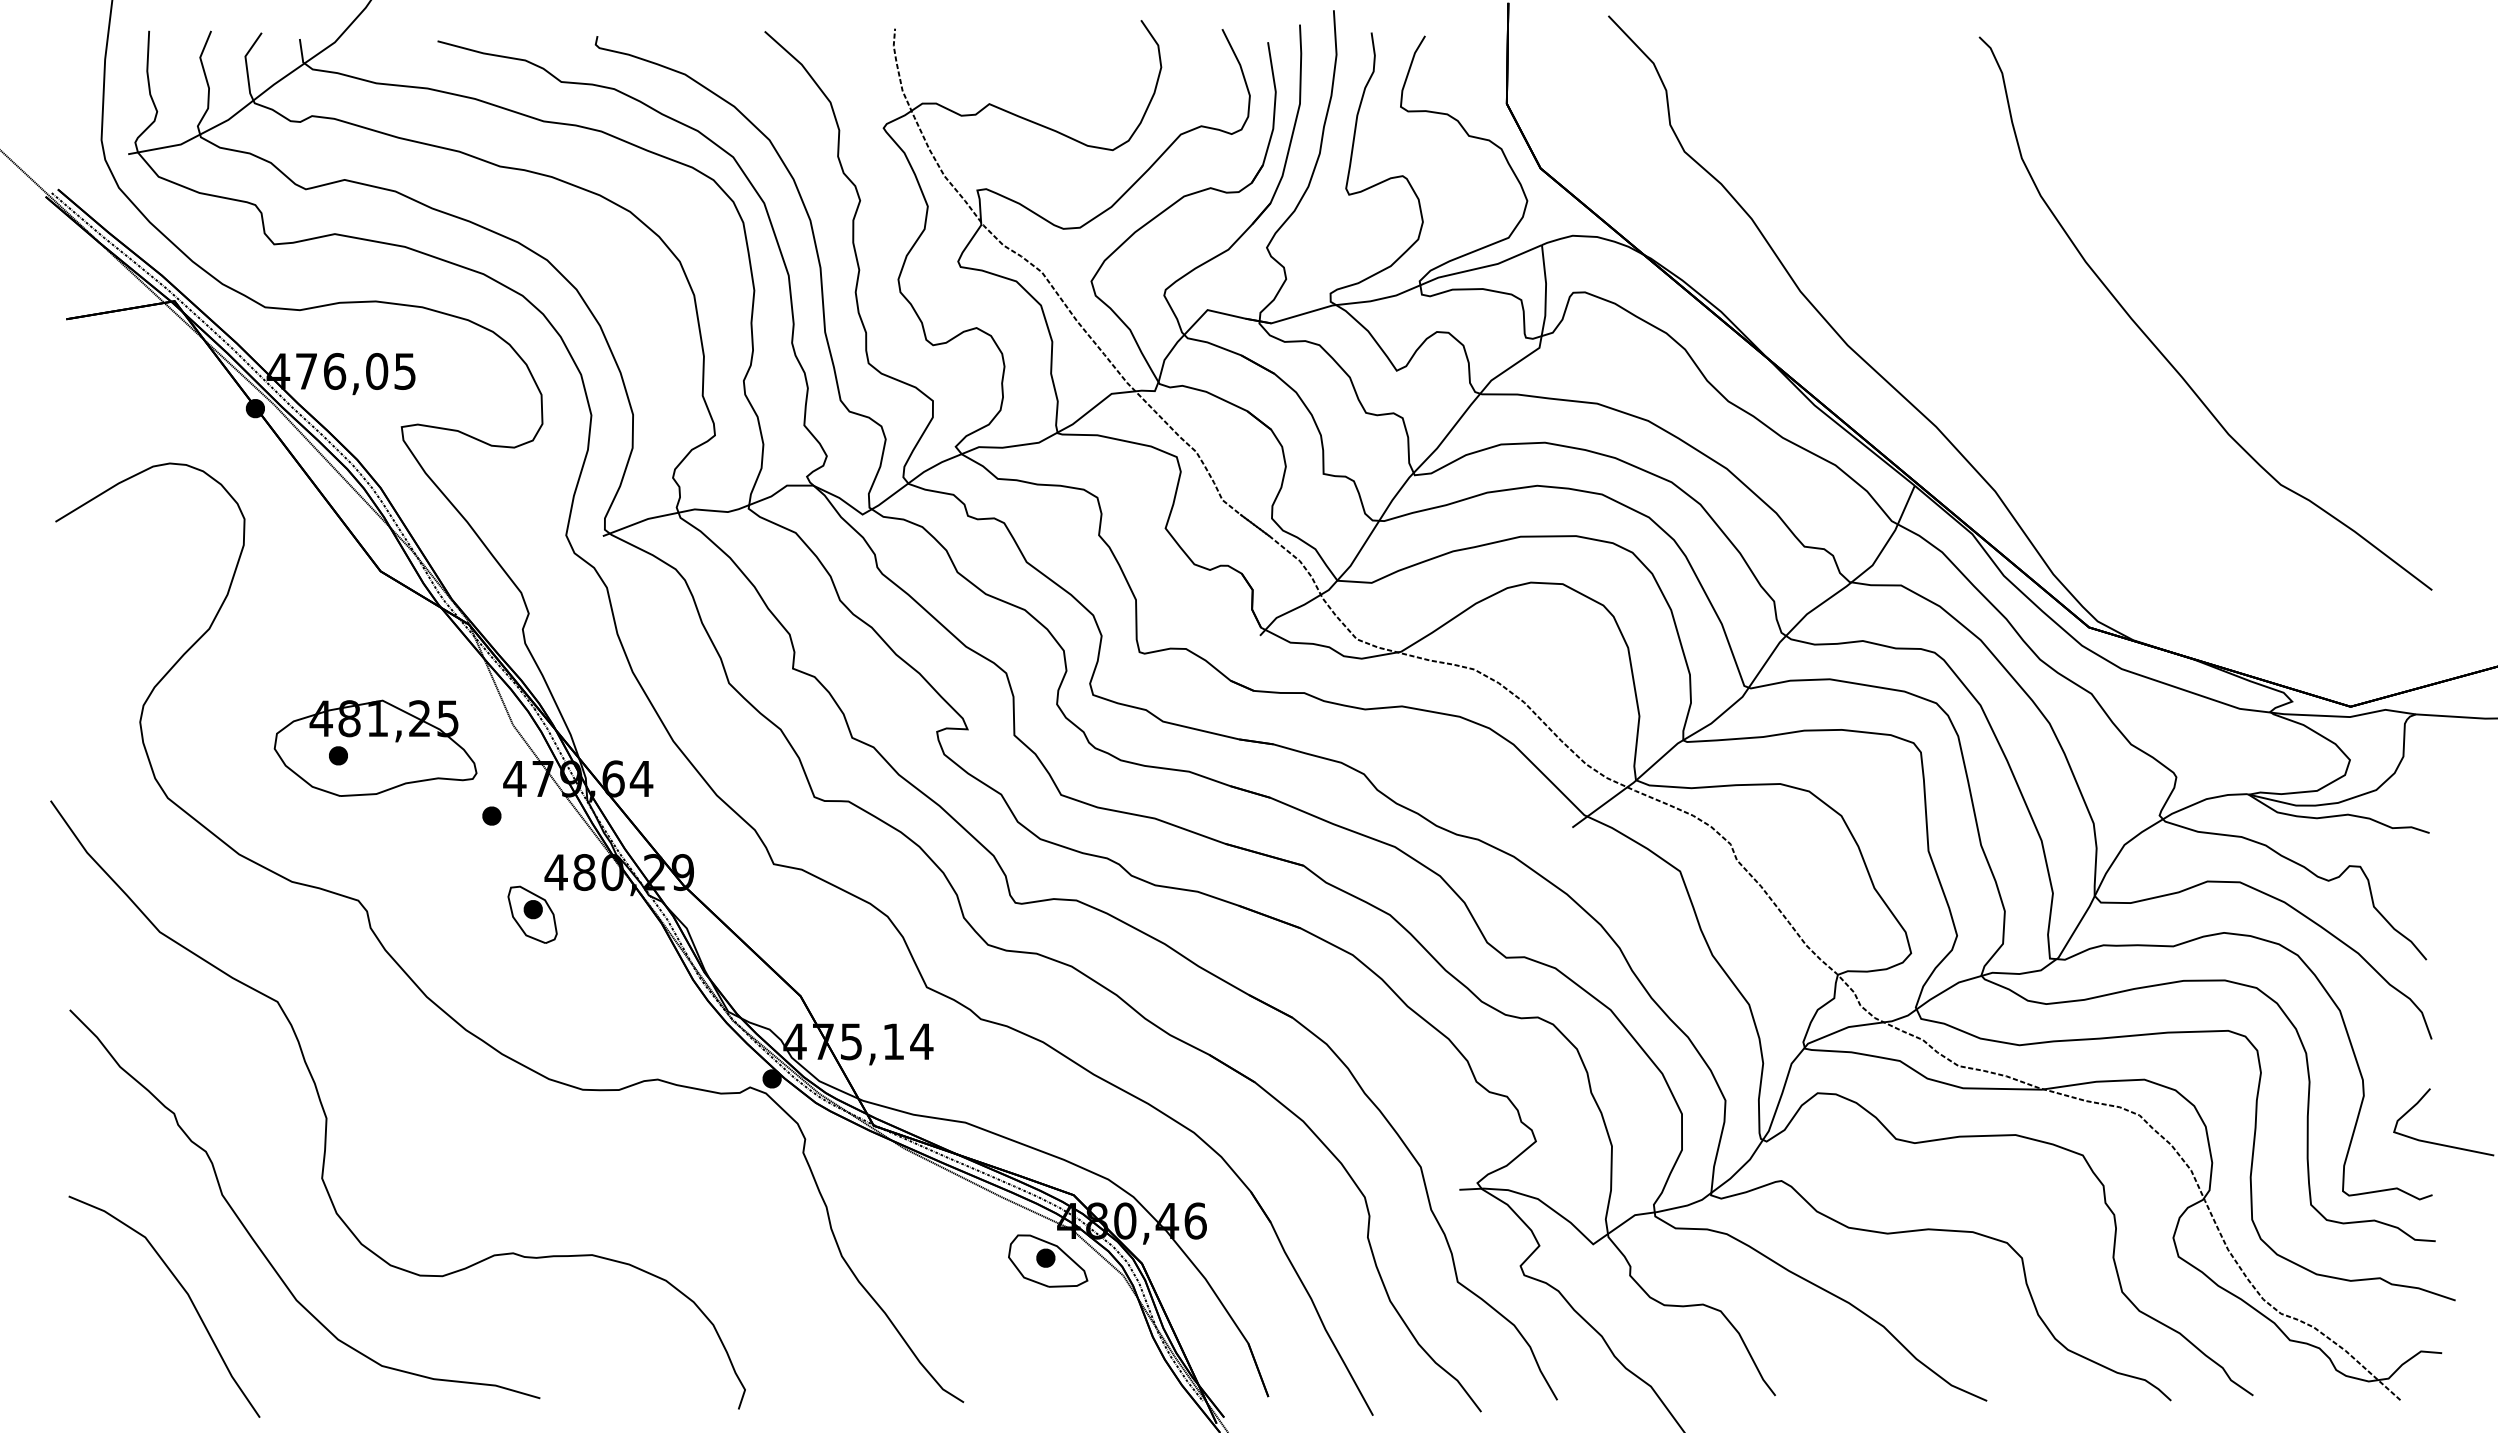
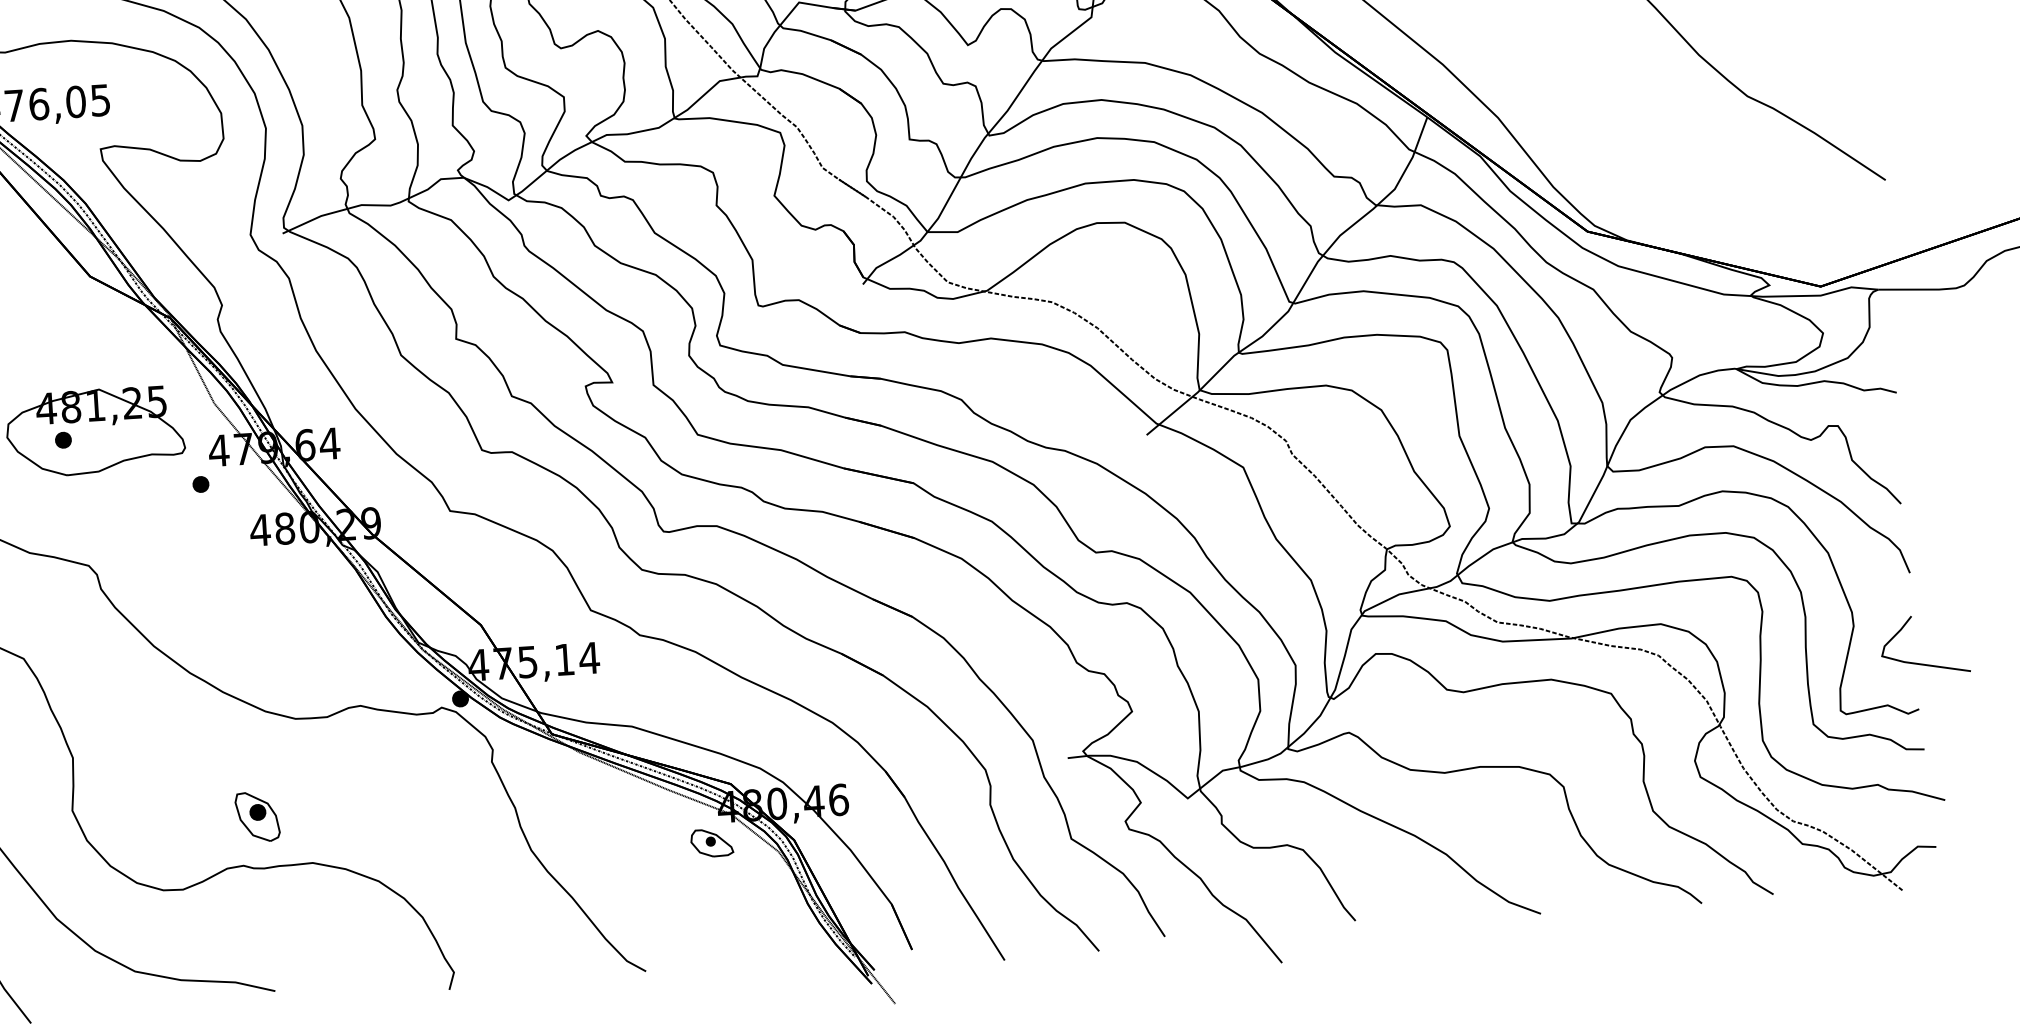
part: (532, 914) -> (257, 816), moved
part: (1048, 1260) -> (712, 842), size x0.6

